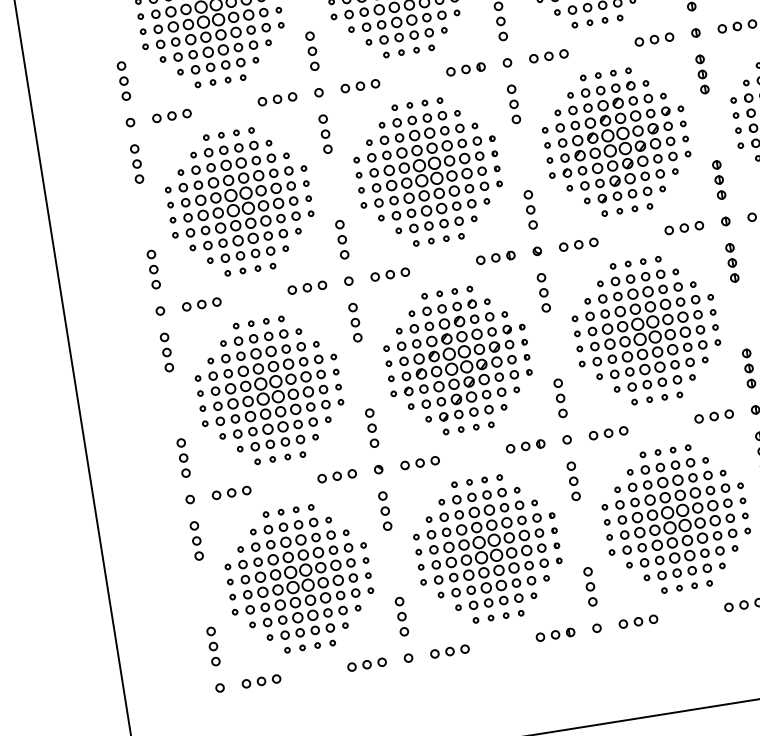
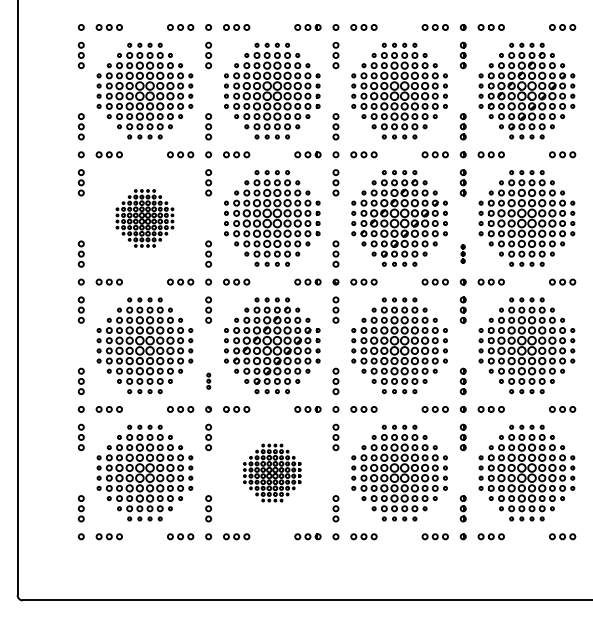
part: (717, 179) -> (462, 253), size x0.7
part: (238, 202) -> (144, 218), size x0.6
part: (371, 426) -> (208, 380), size x0.6
part: (488, 548) -> (272, 472), size x0.6

